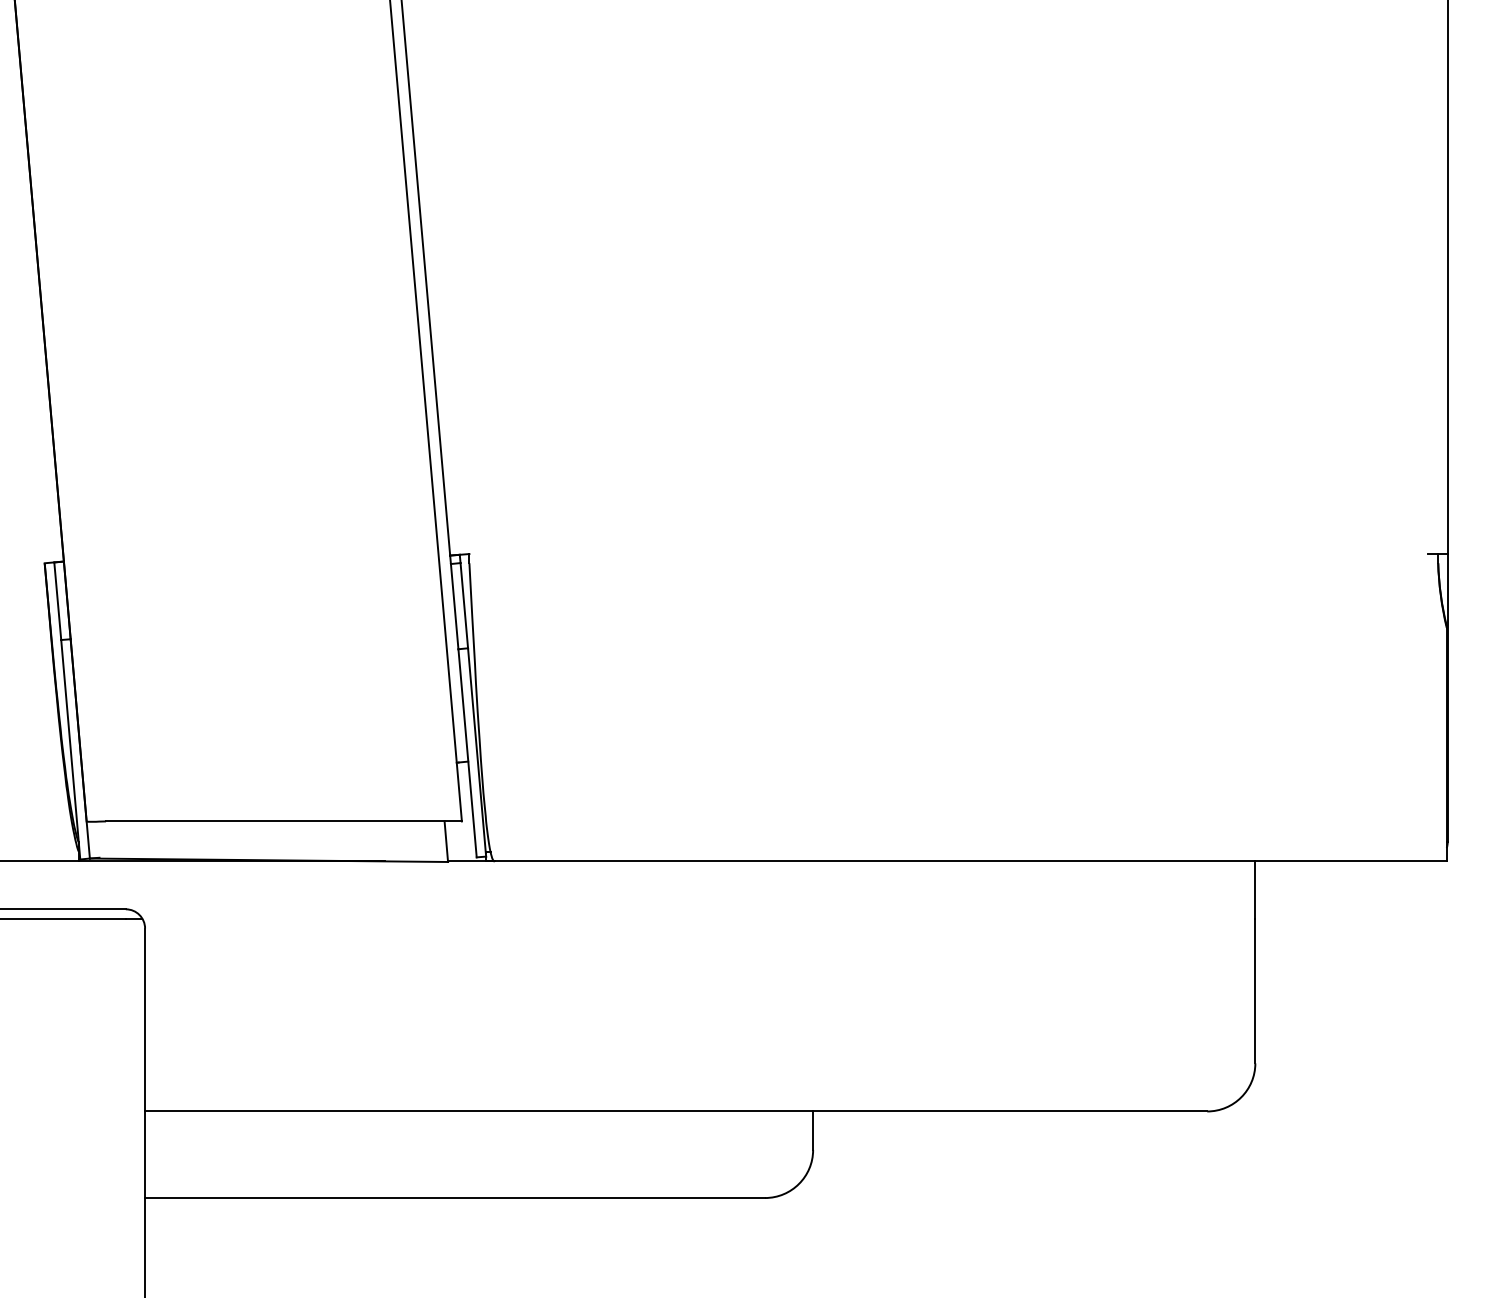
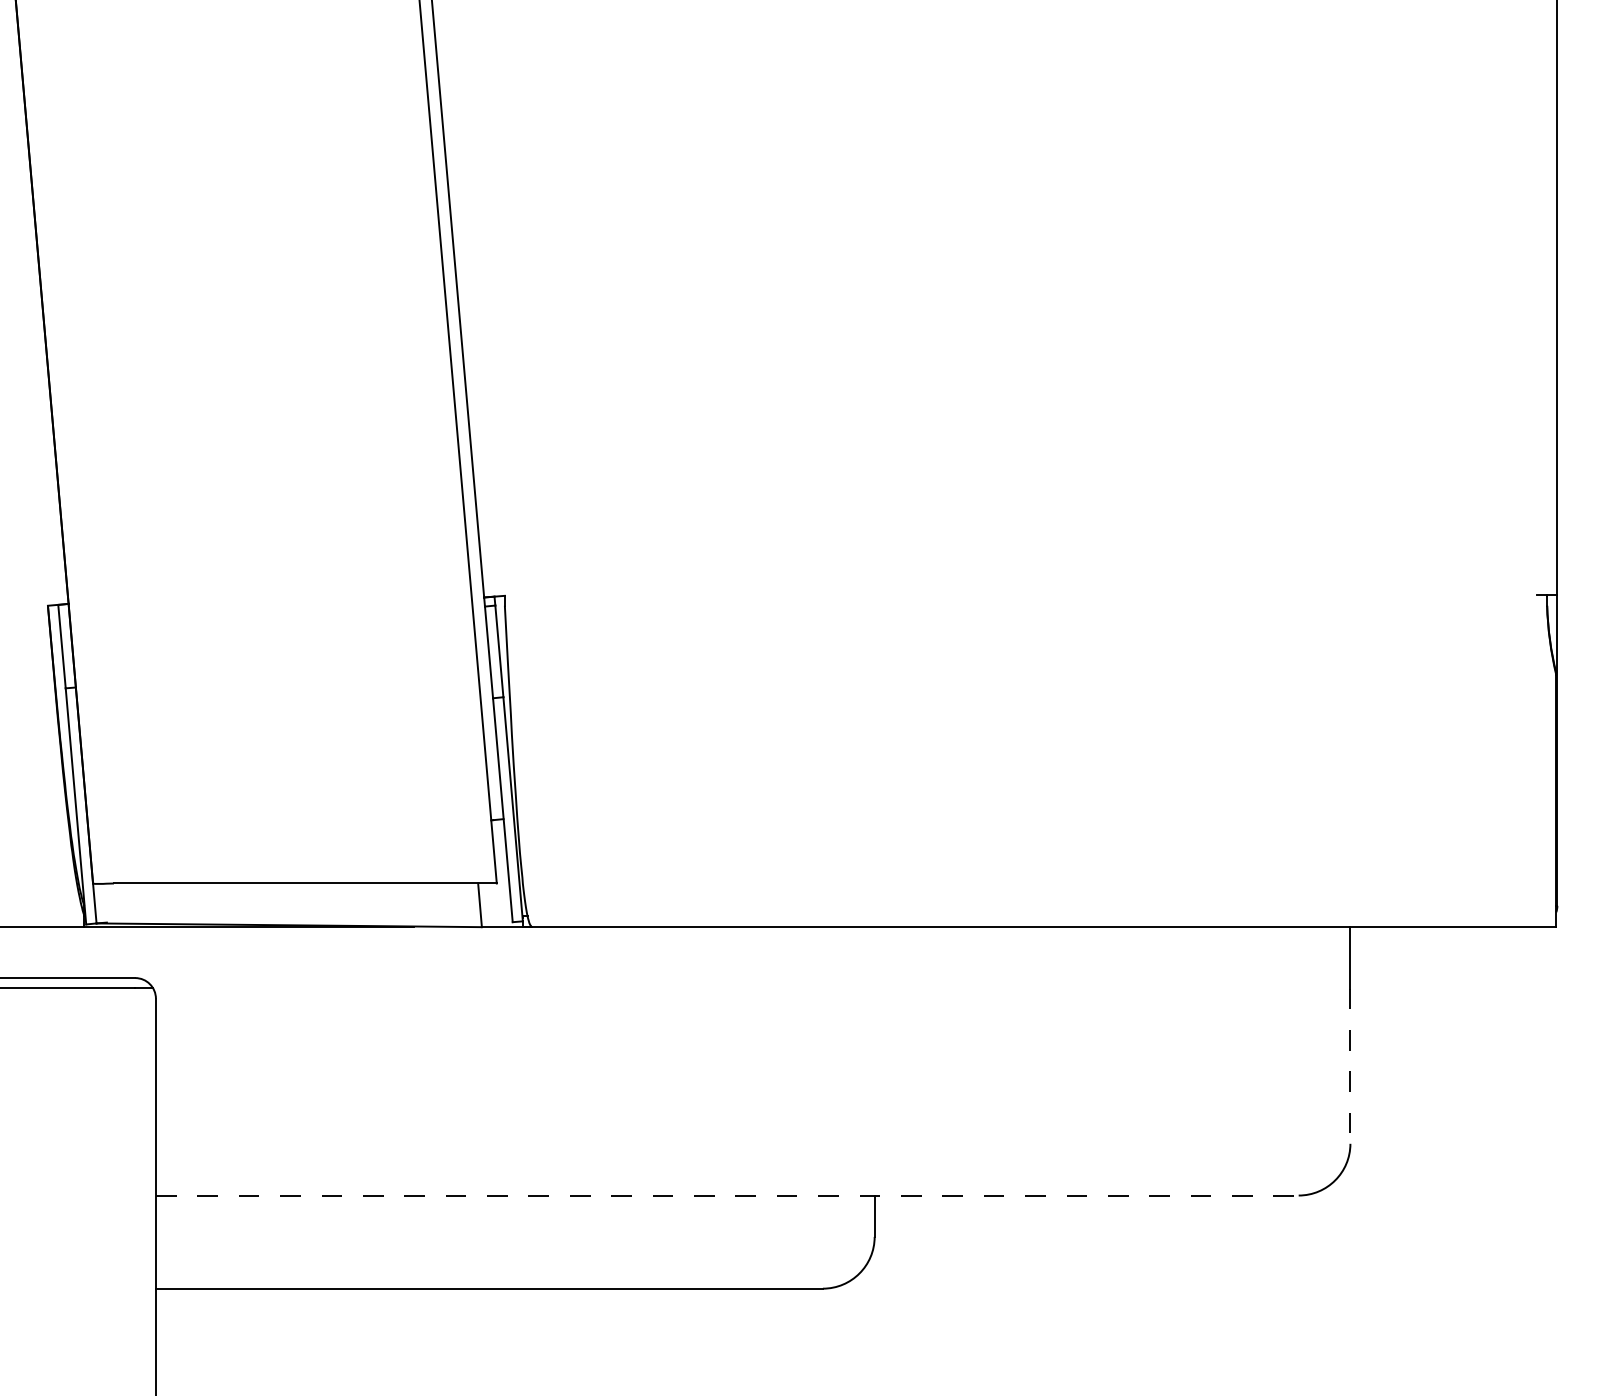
line: (1255, 991) -> (1350, 1066), solid -> dashed
line: (676, 1111) -> (727, 1195), solid -> dashed

